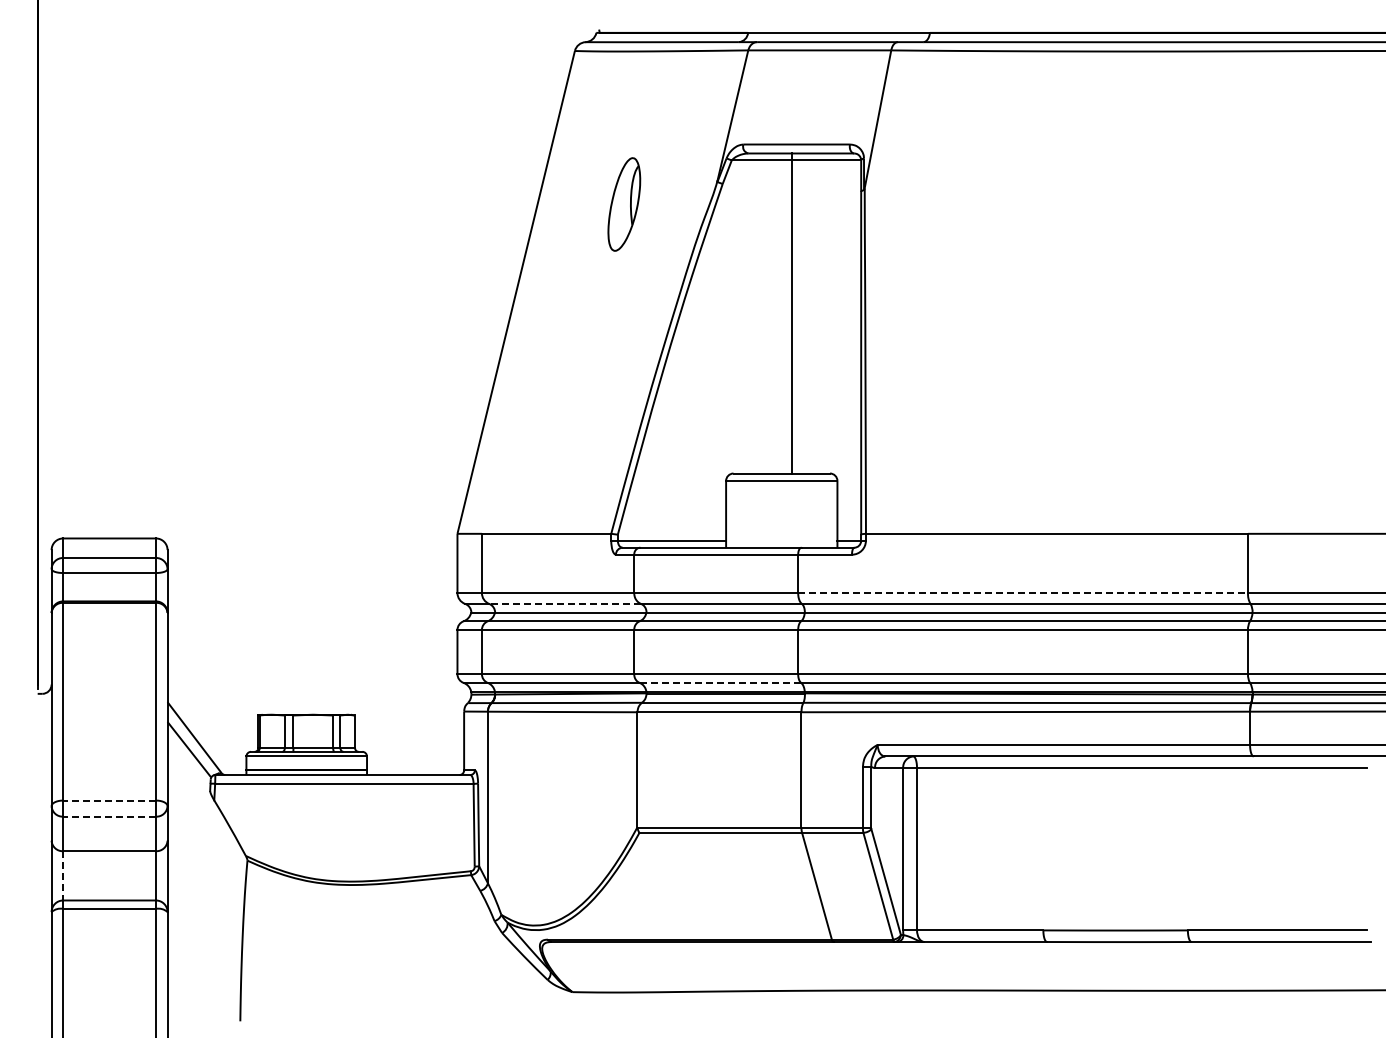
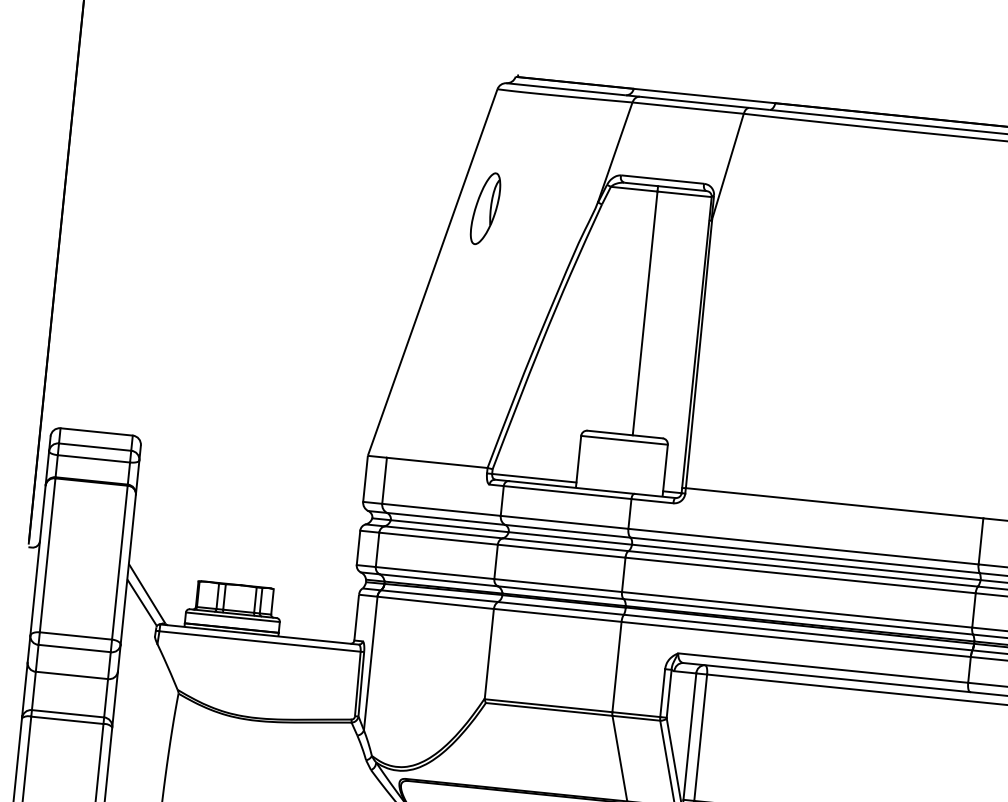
part: (624, 204) -> (485, 208), moved
line: (1023, 593) -> (803, 547), dashed -> solid
line: (565, 603) -> (446, 518), dashed -> solid
line: (720, 682) -> (560, 592), dashed -> solid
line: (109, 800) -> (75, 635), dashed -> solid
line: (109, 816) -> (74, 648), dashed -> solid
line: (63, 875) -> (34, 690), dashed -> solid

